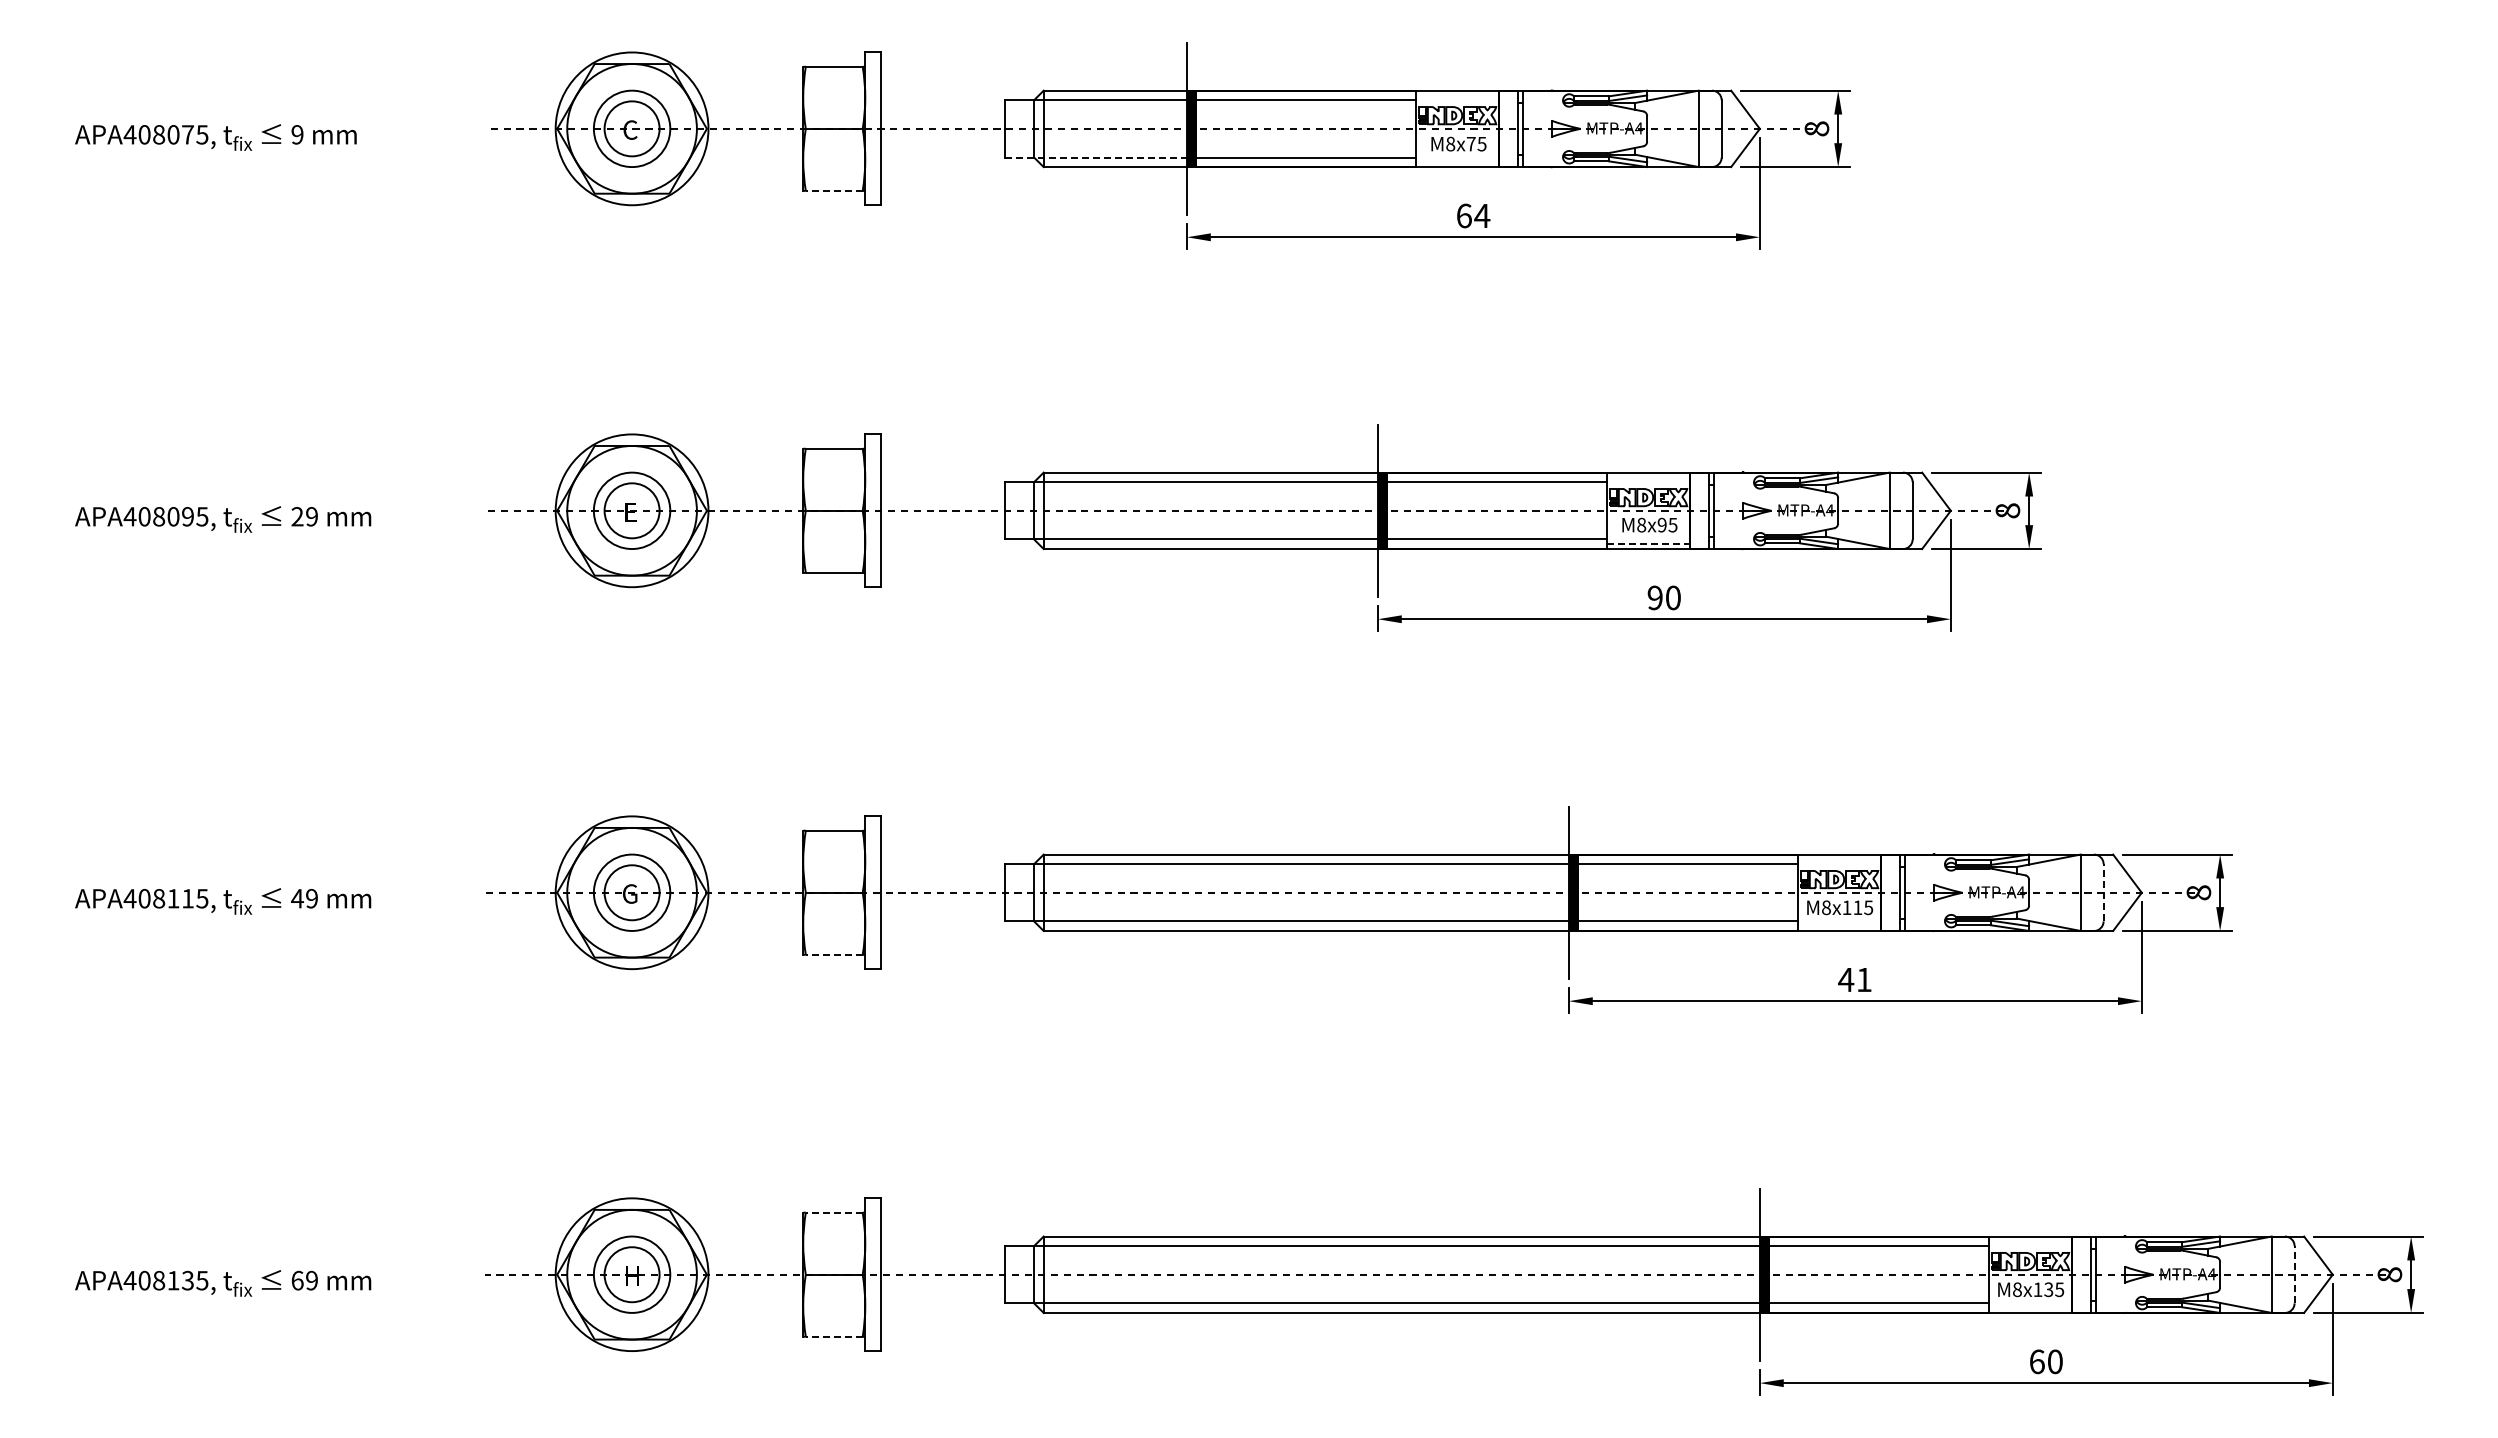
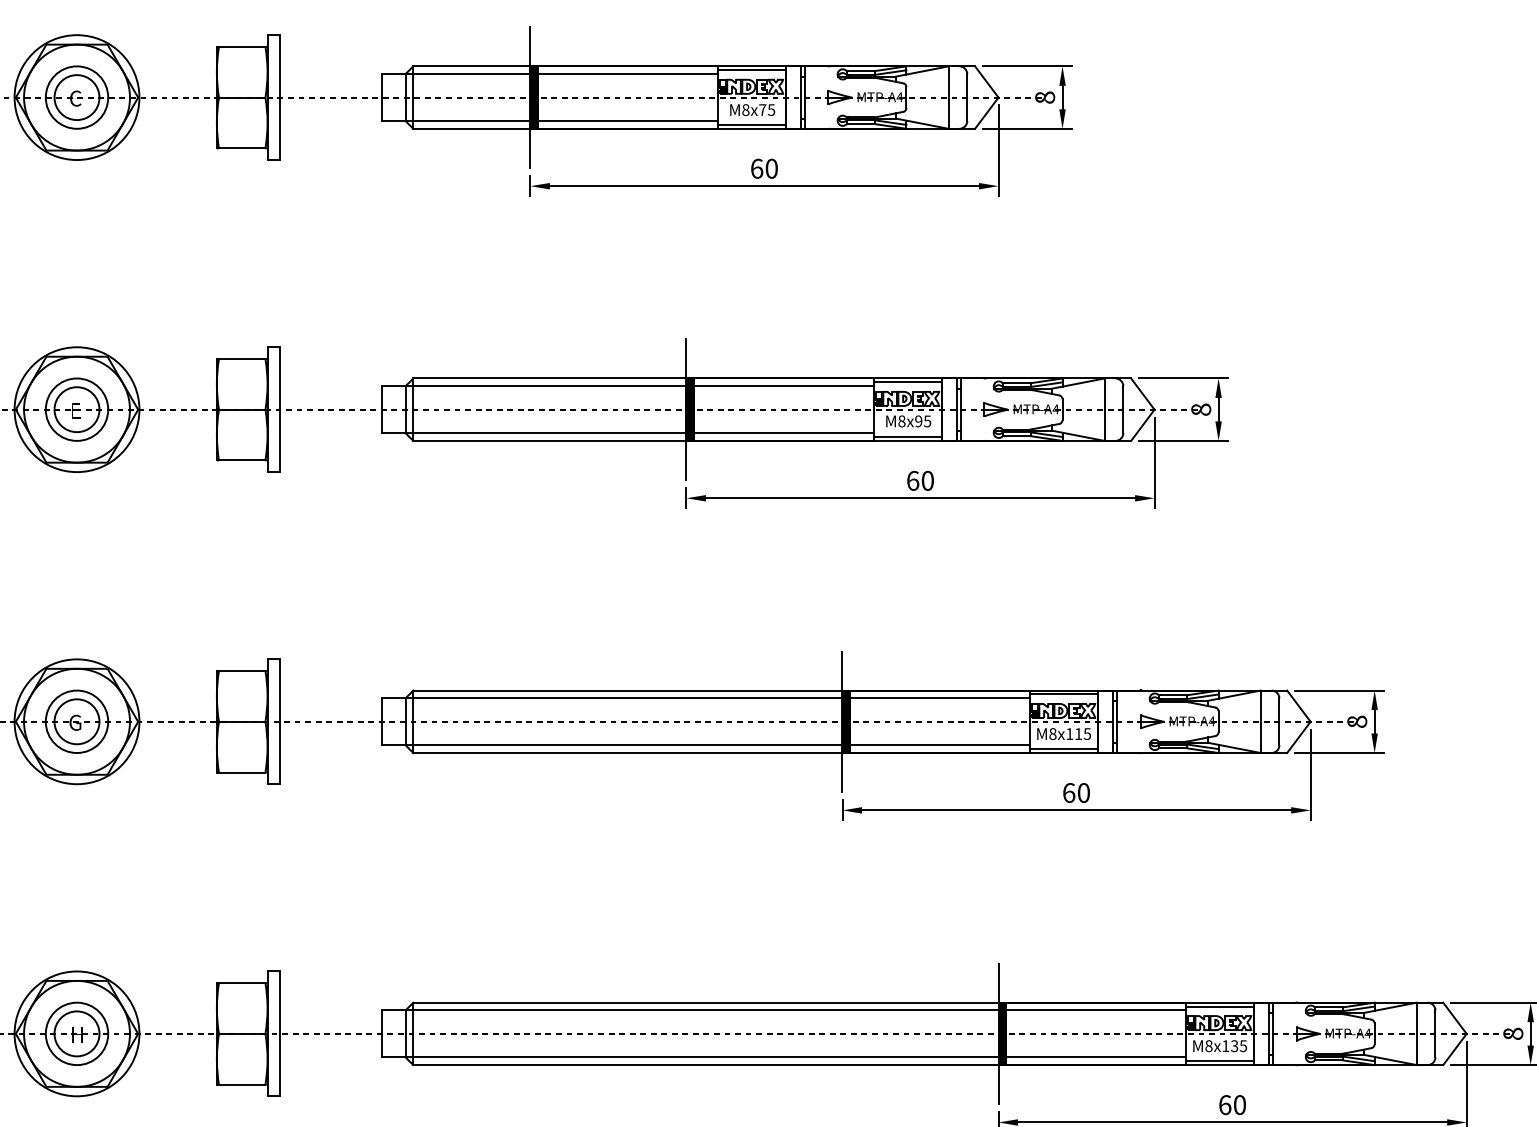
line: (1457, 95) -> (751, 70), added
line: (1096, 157) -> (456, 120), dashed -> solid
line: (1457, 162) -> (751, 125), added
line: (833, 190) -> (241, 147), dashed -> solid
text: (1482, 215) -> (771, 168), 64 -> 60
line: (1648, 477) -> (907, 382), added
line: (1648, 544) -> (907, 437), dashed -> solid
text: (1654, 597) -> (912, 480), 90 -> 60
line: (1839, 859) -> (1063, 694), added
line: (2103, 892) -> (1279, 721), dashed -> solid
line: (1839, 926) -> (1063, 749), added
line: (833, 954) -> (241, 772), dashed -> solid
text: (1854, 979) -> (1075, 792), 41 -> 60
line: (833, 1212) -> (241, 983), dashed -> solid
line: (2030, 1241) -> (1219, 1006), added
line: (2294, 1274) -> (1435, 1033), dashed -> solid
line: (2030, 1308) -> (1219, 1061), added
line: (833, 1336) -> (241, 1084), dashed -> solid

